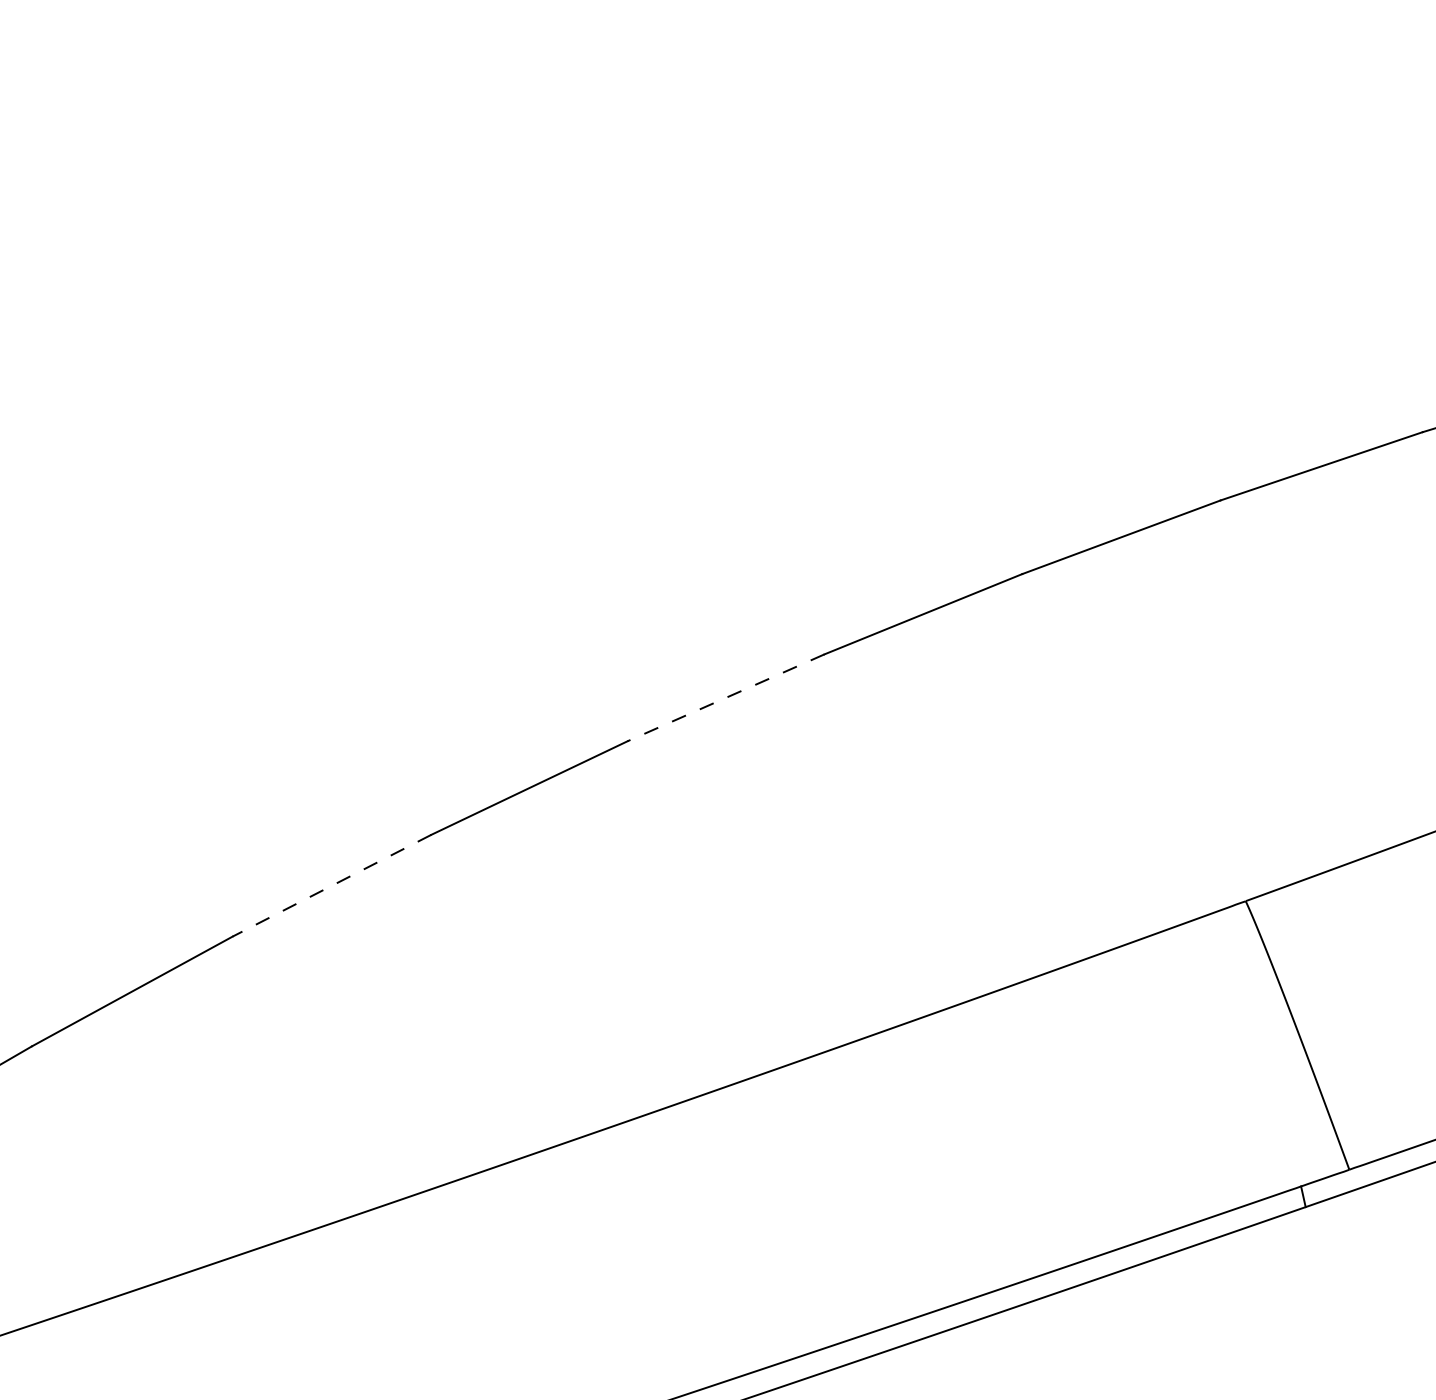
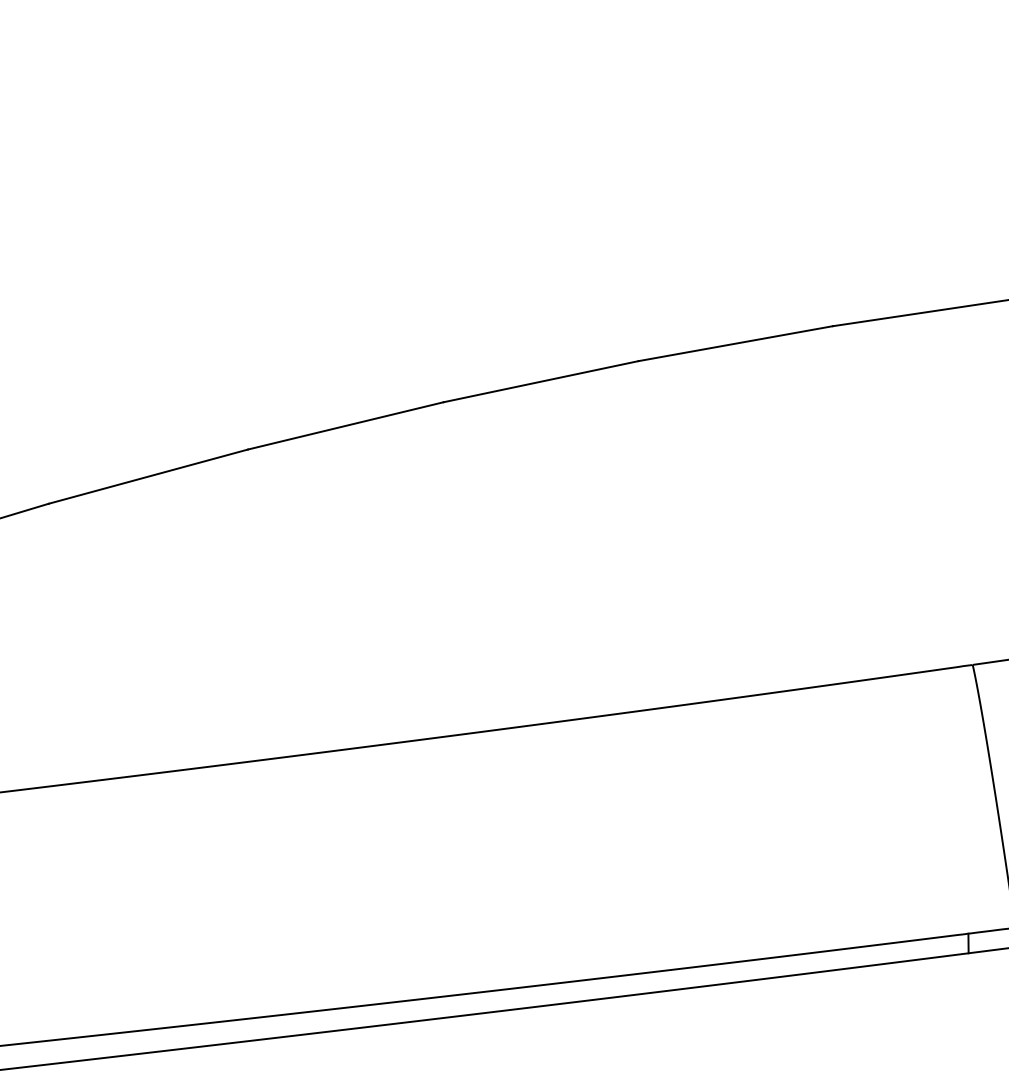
line: (726, 697) -> (541, 381), dashed -> solid
line: (331, 885) -> (148, 476), dashed -> solid

